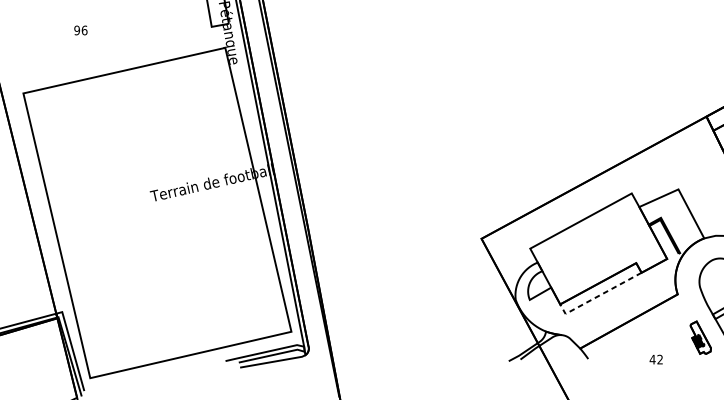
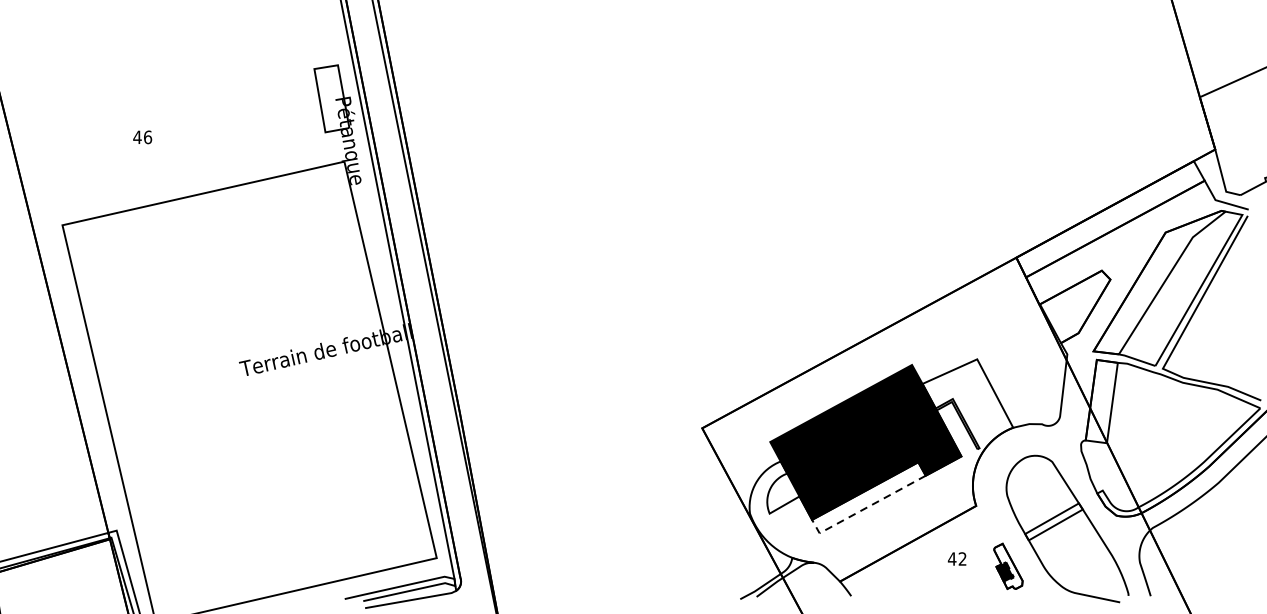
text: (77, 30) -> (137, 137), 96 -> 46
fill: (598, 248) -> (865, 441), added
text: (655, 359) -> (956, 558), moved

